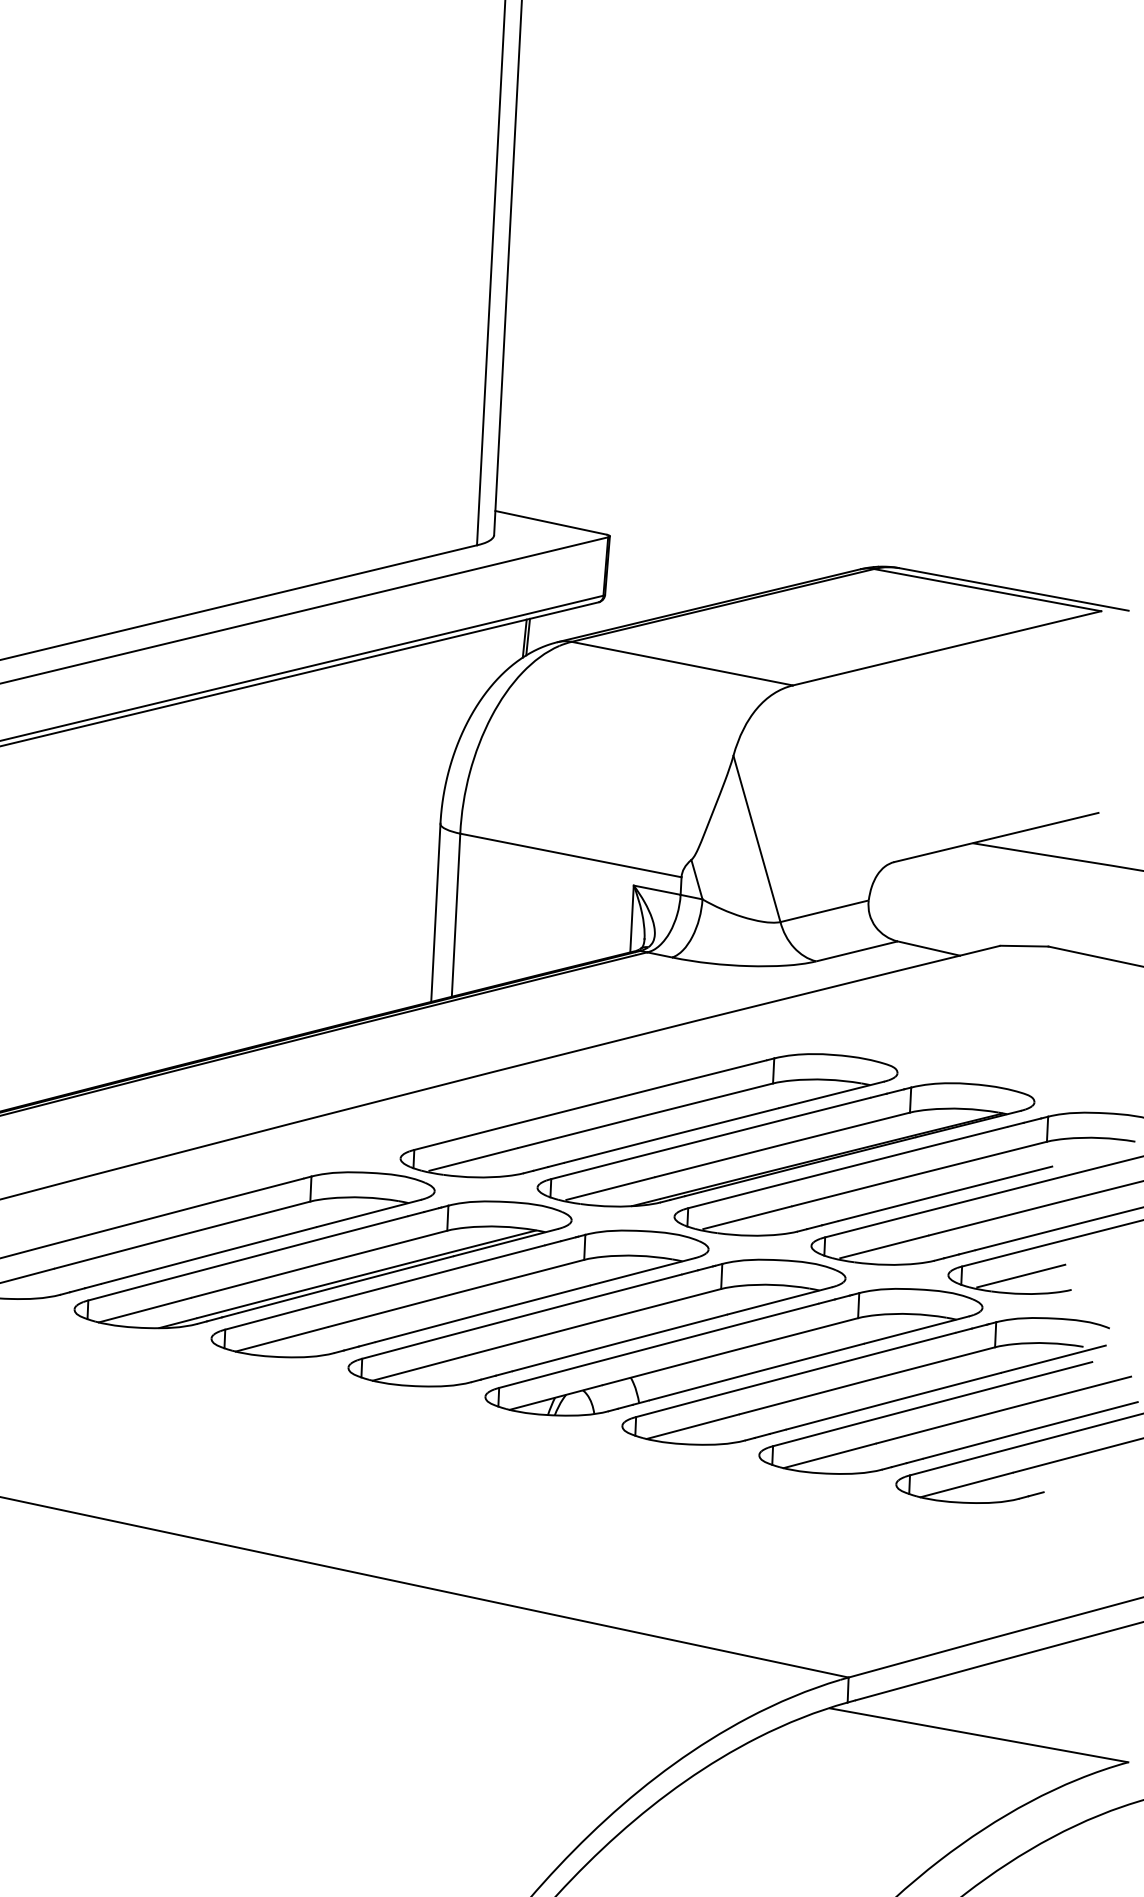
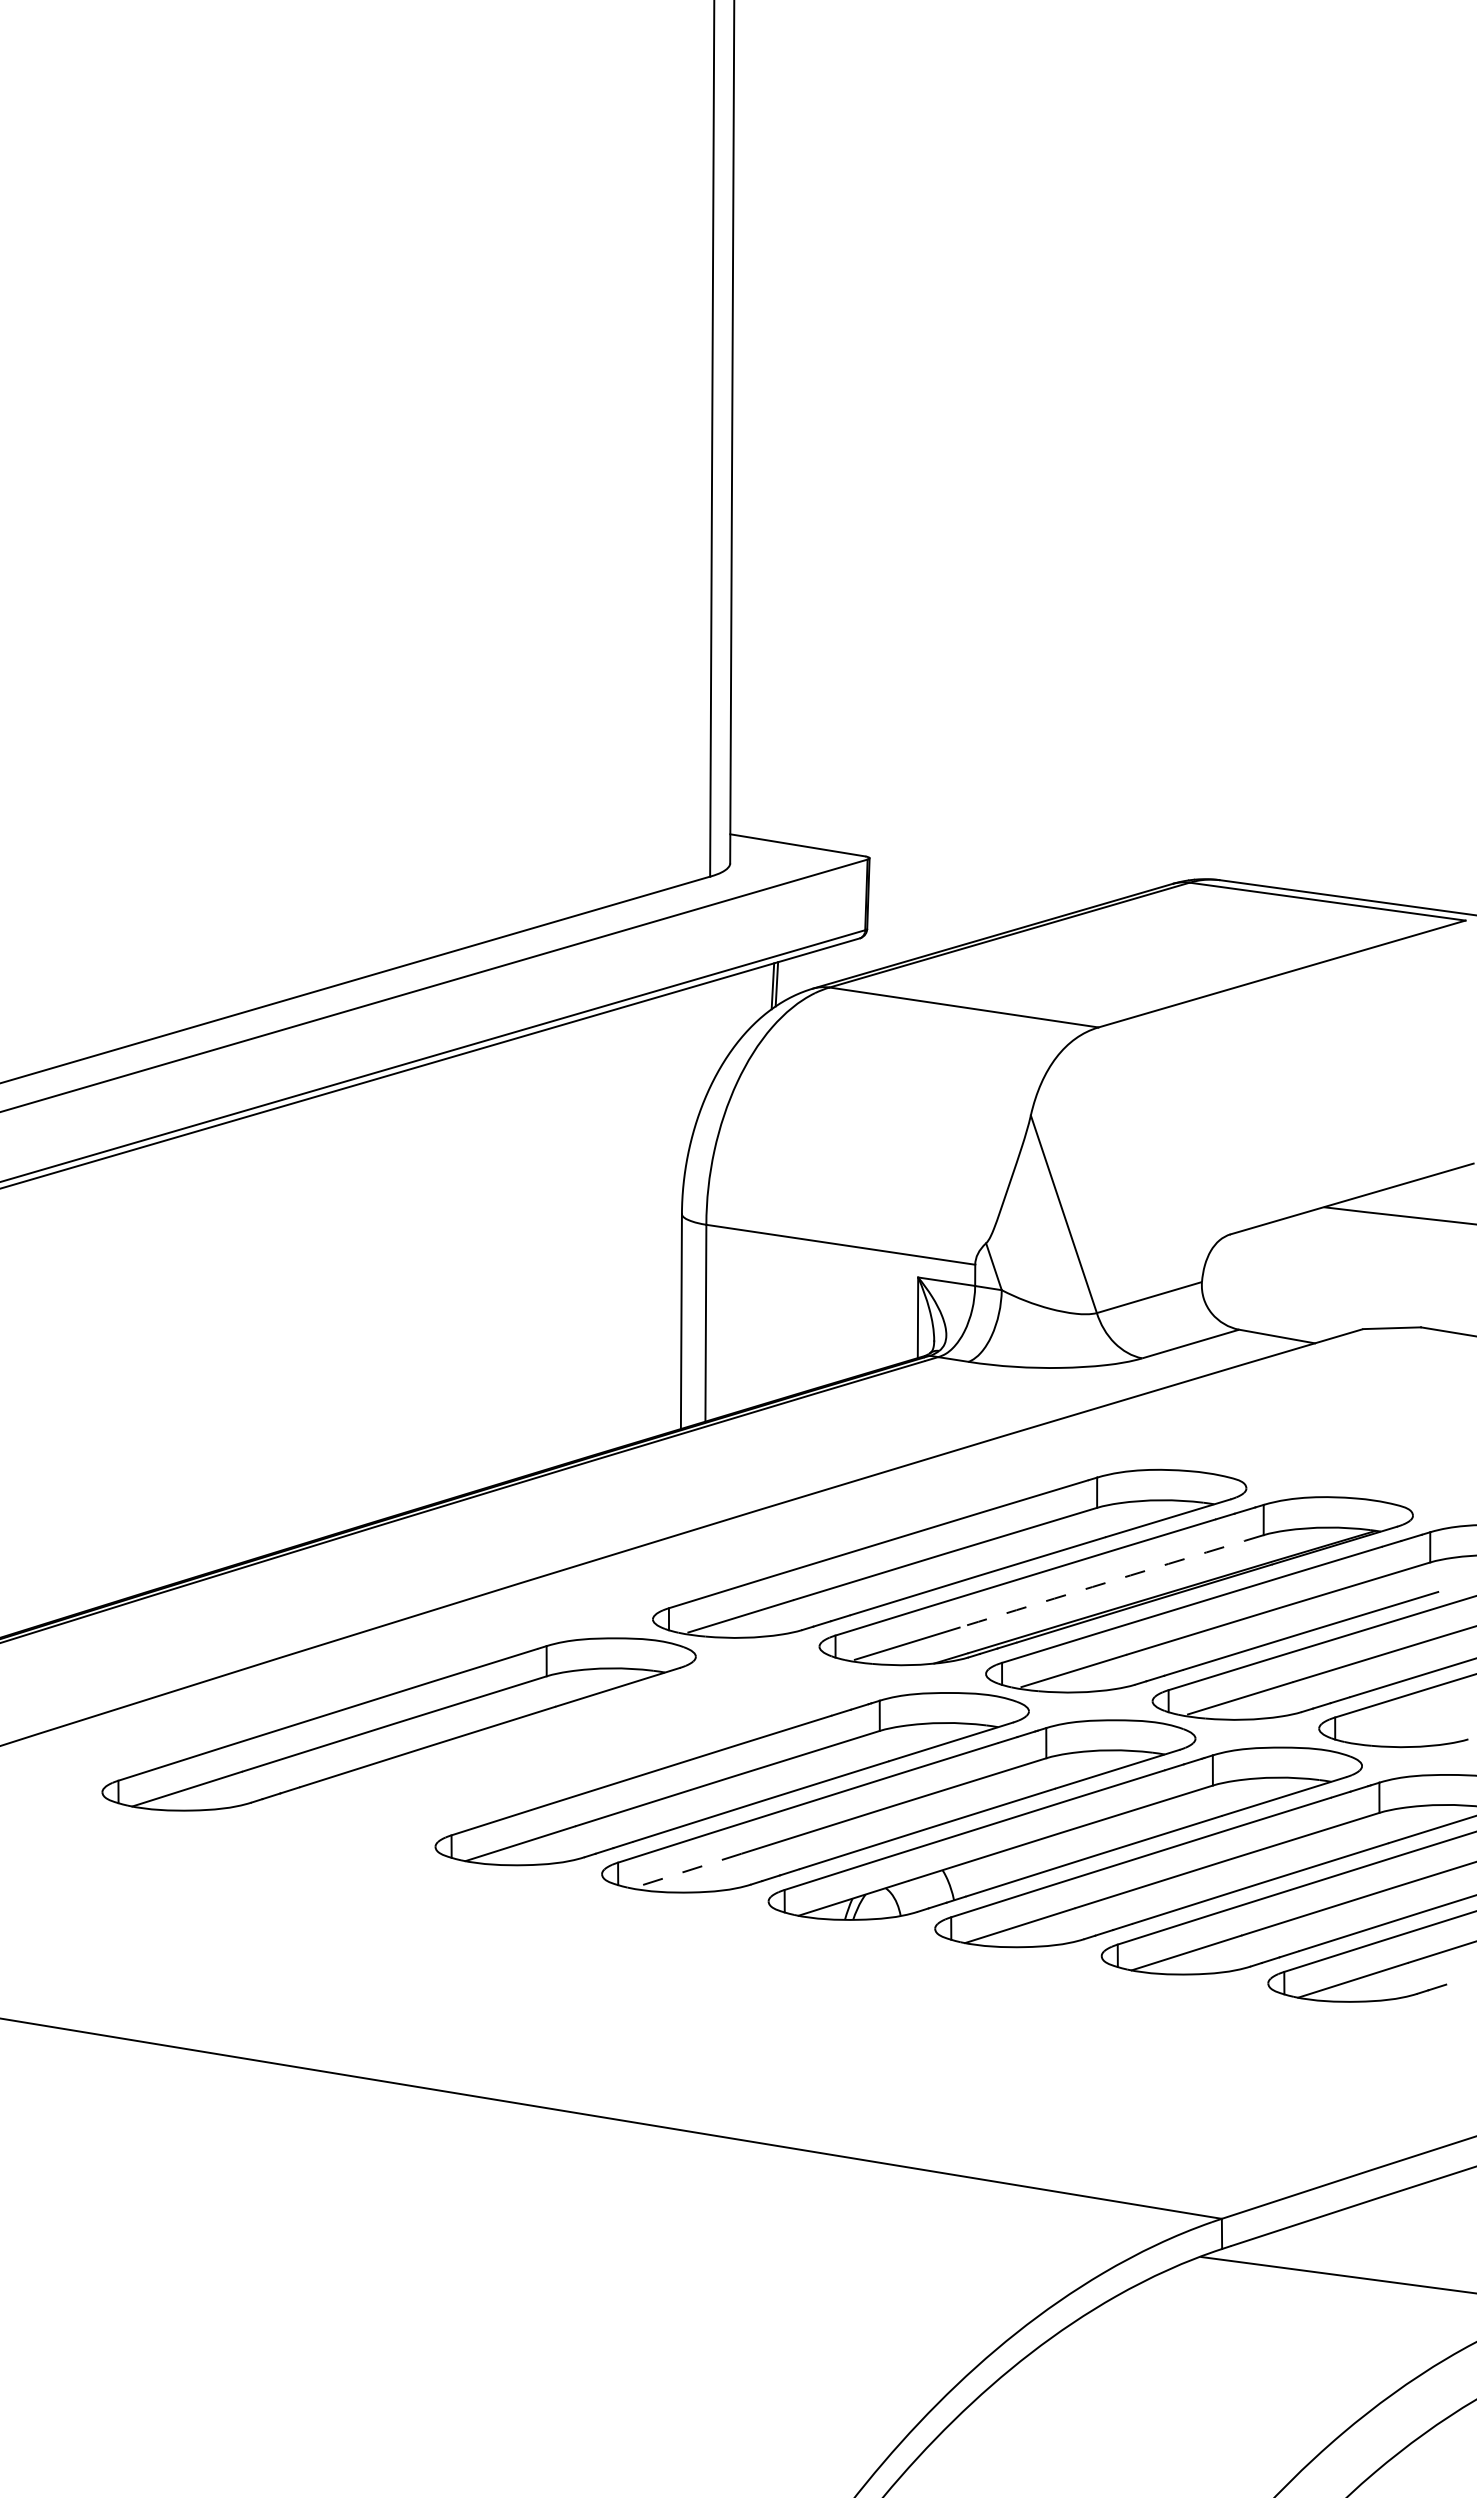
arc: (782, 1145) -> (1111, 1581), solid -> dashed
part: (322, 1264) -> (565, 1751), removed
line: (1020, 1275) -> (1406, 1725), removed
line: (418, 1368) -> (686, 1871), solid -> dashed

